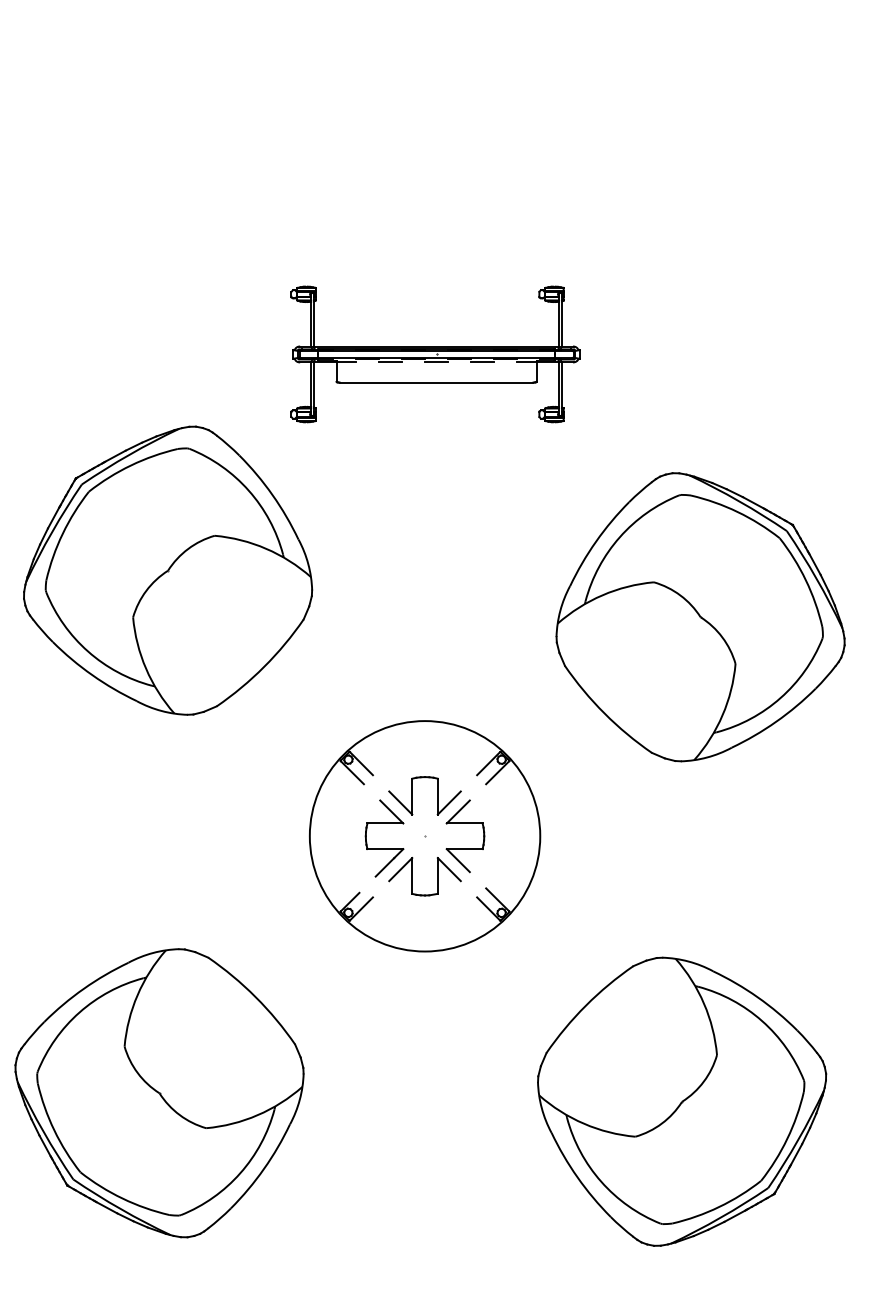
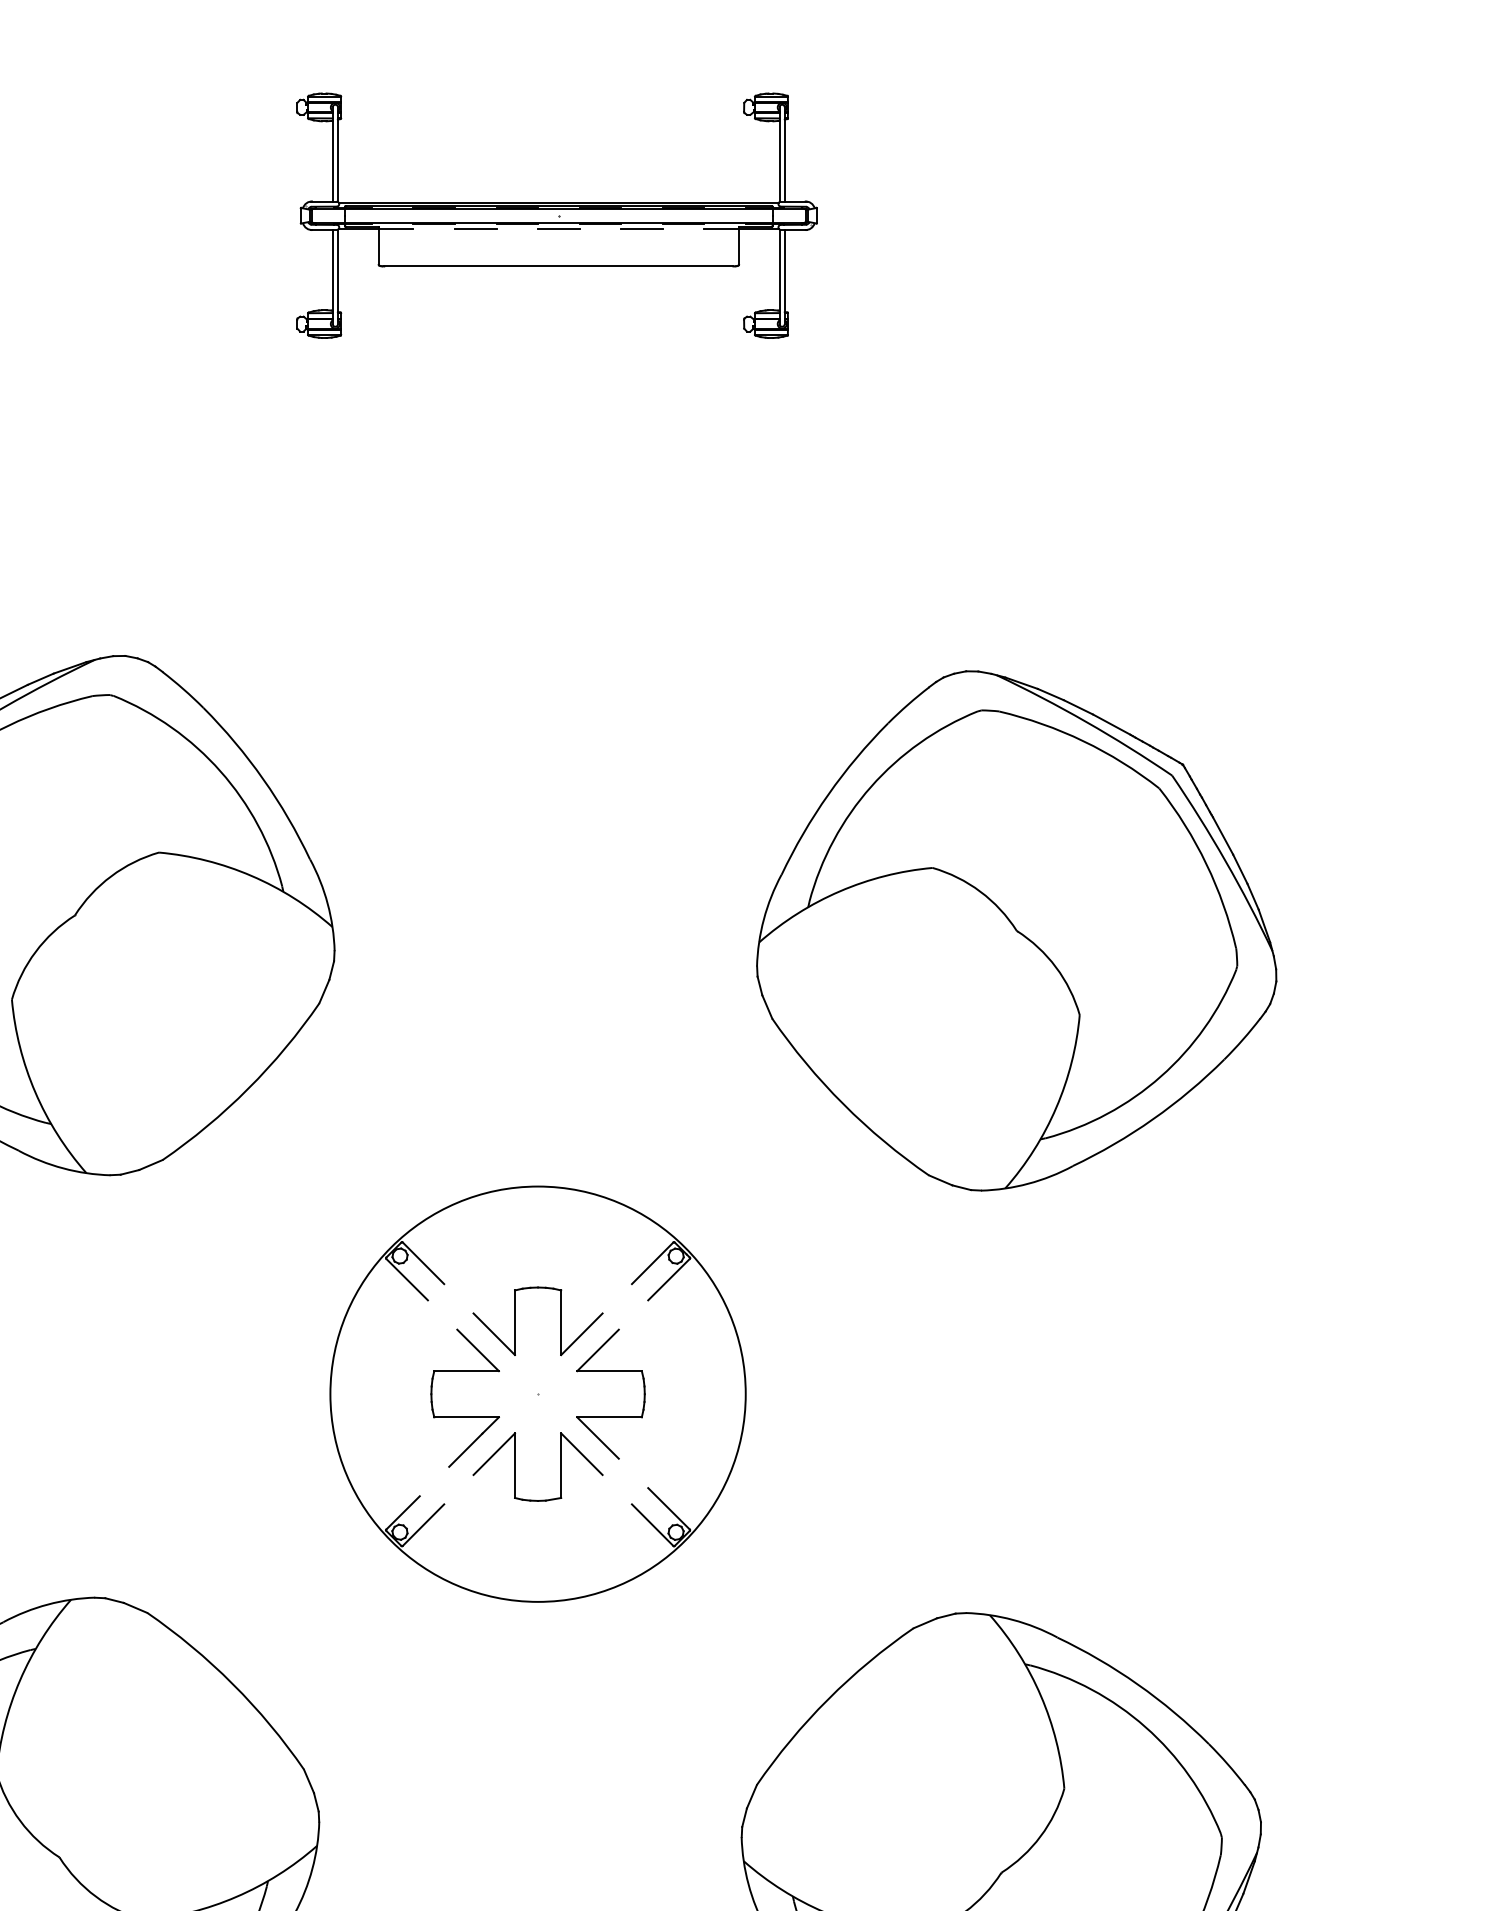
part: (435, 354) -> (556, 215), moved
part: (700, 617) -> (1016, 931), moved

